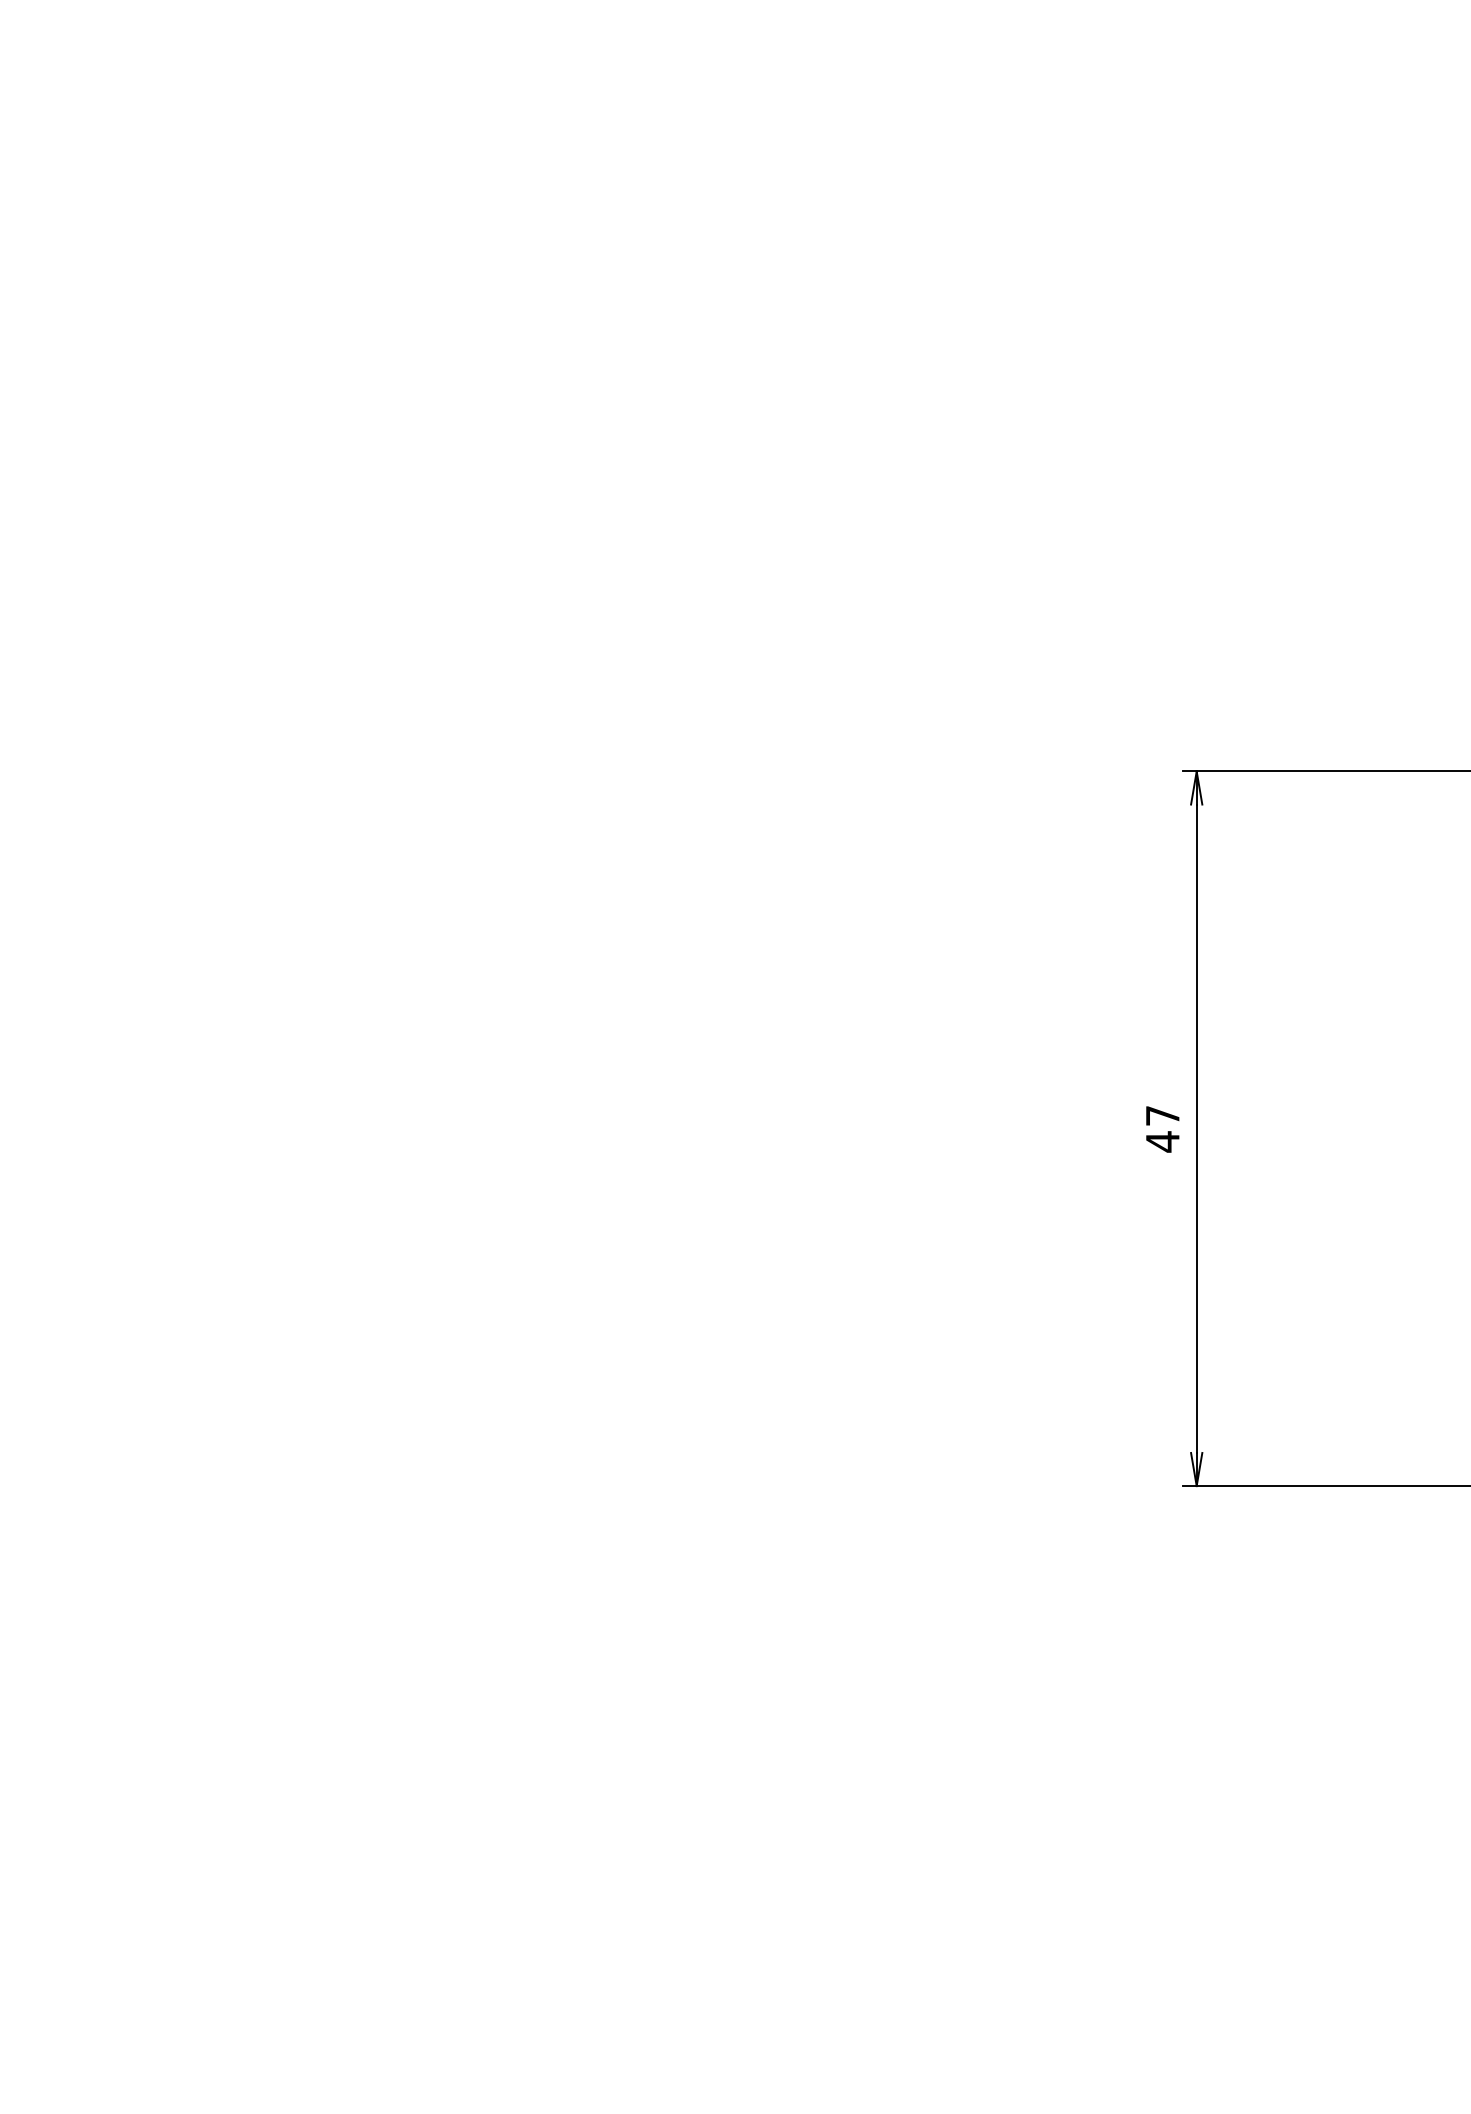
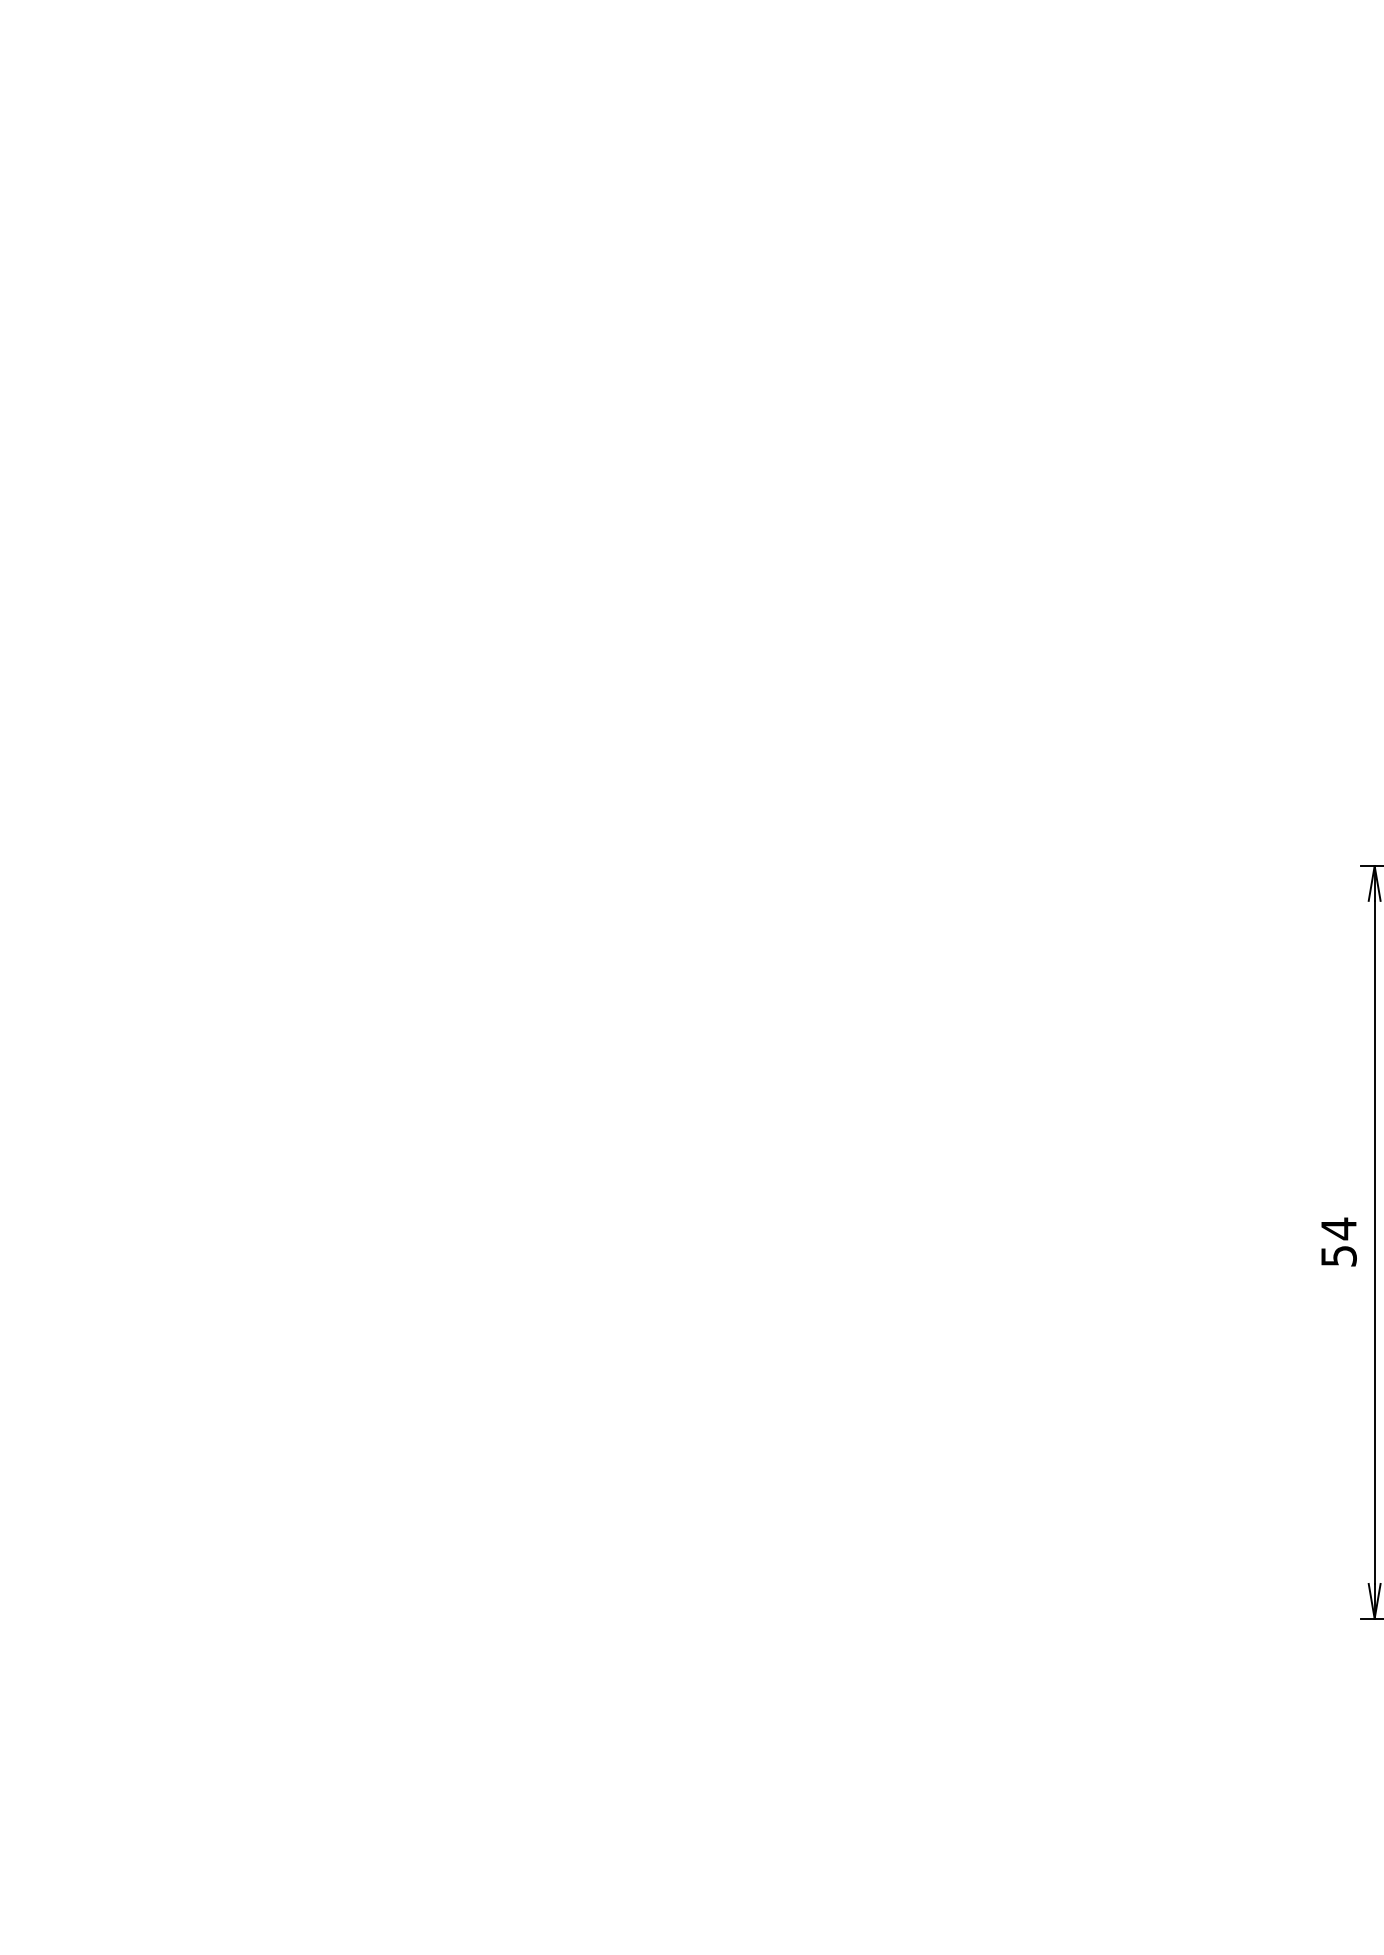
text: (1162, 1128) -> (1338, 1242), 47 -> 54

